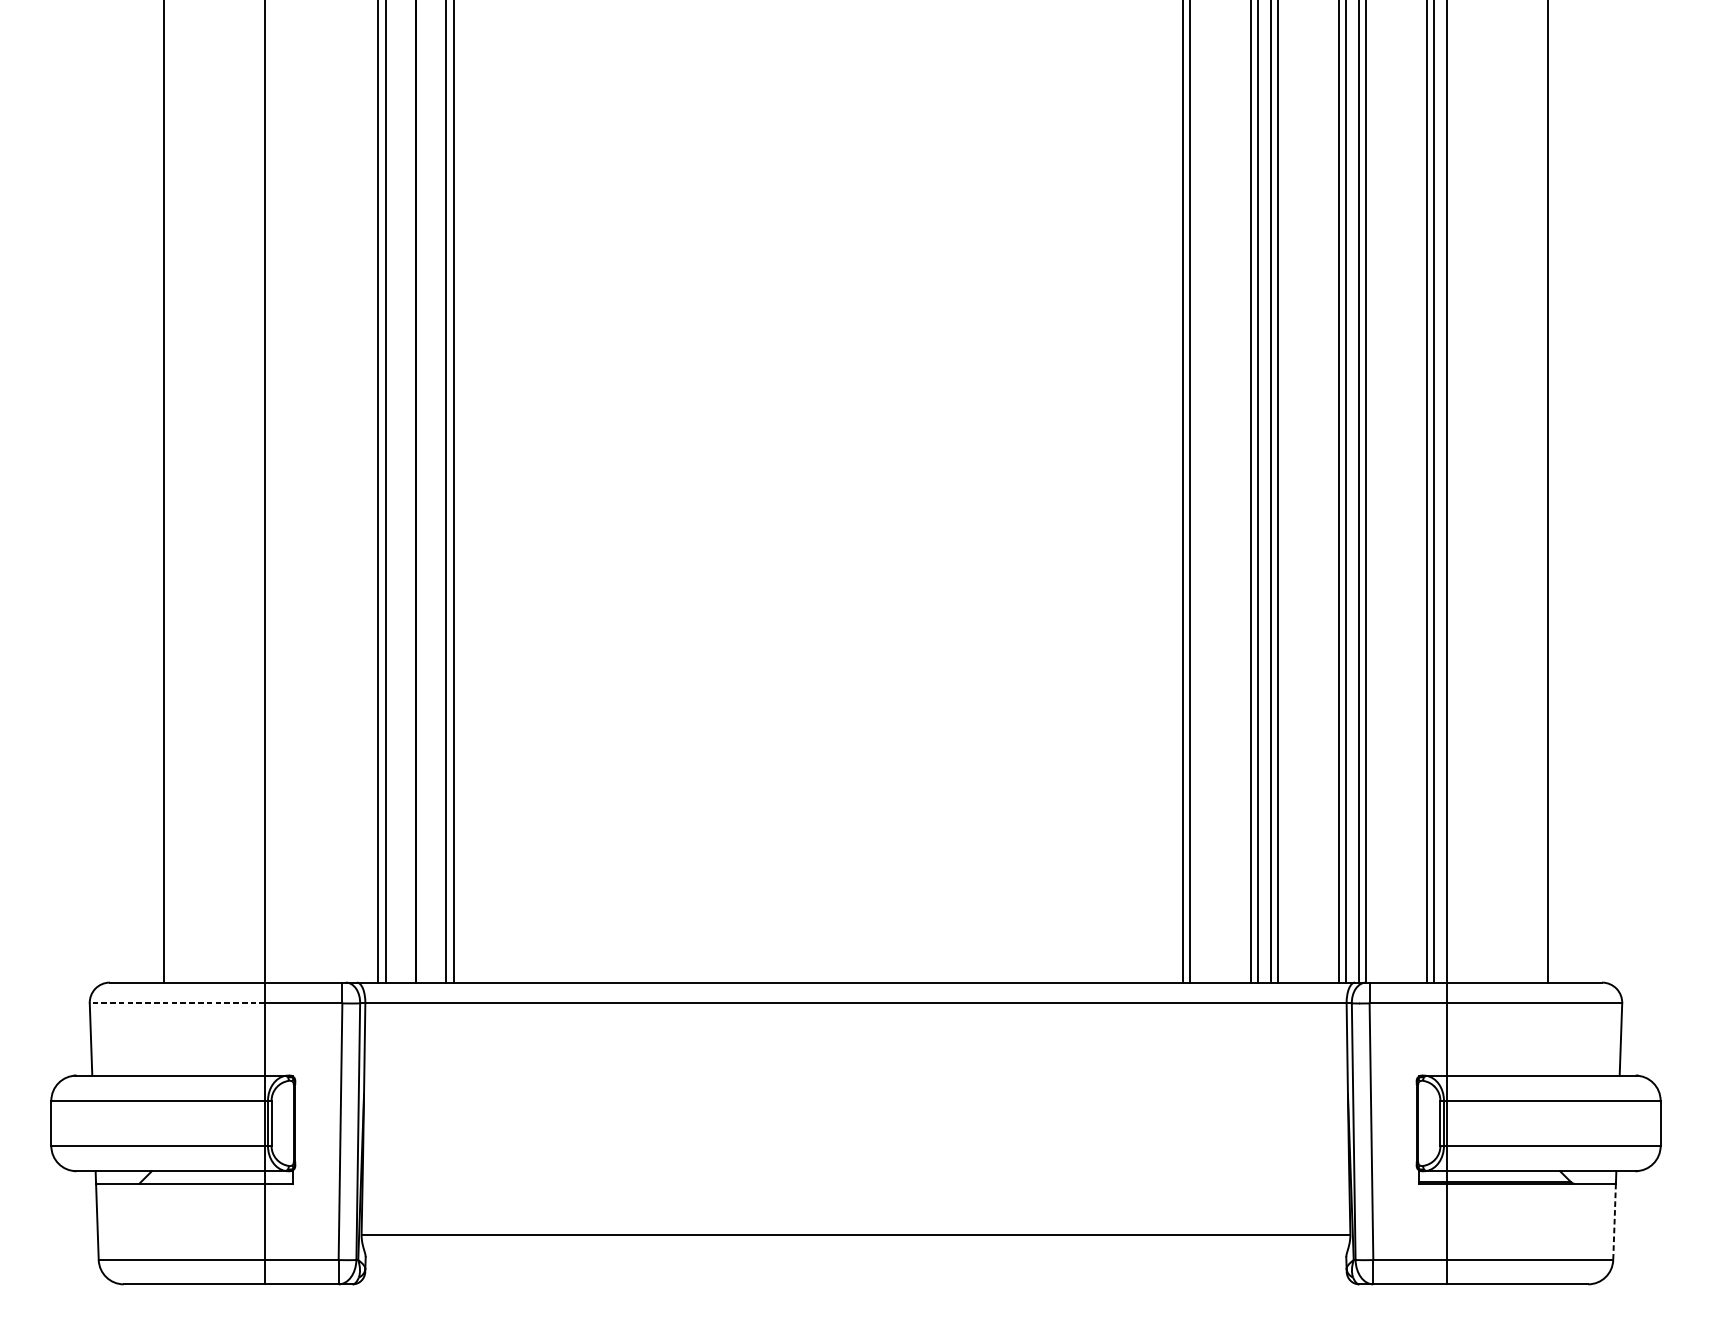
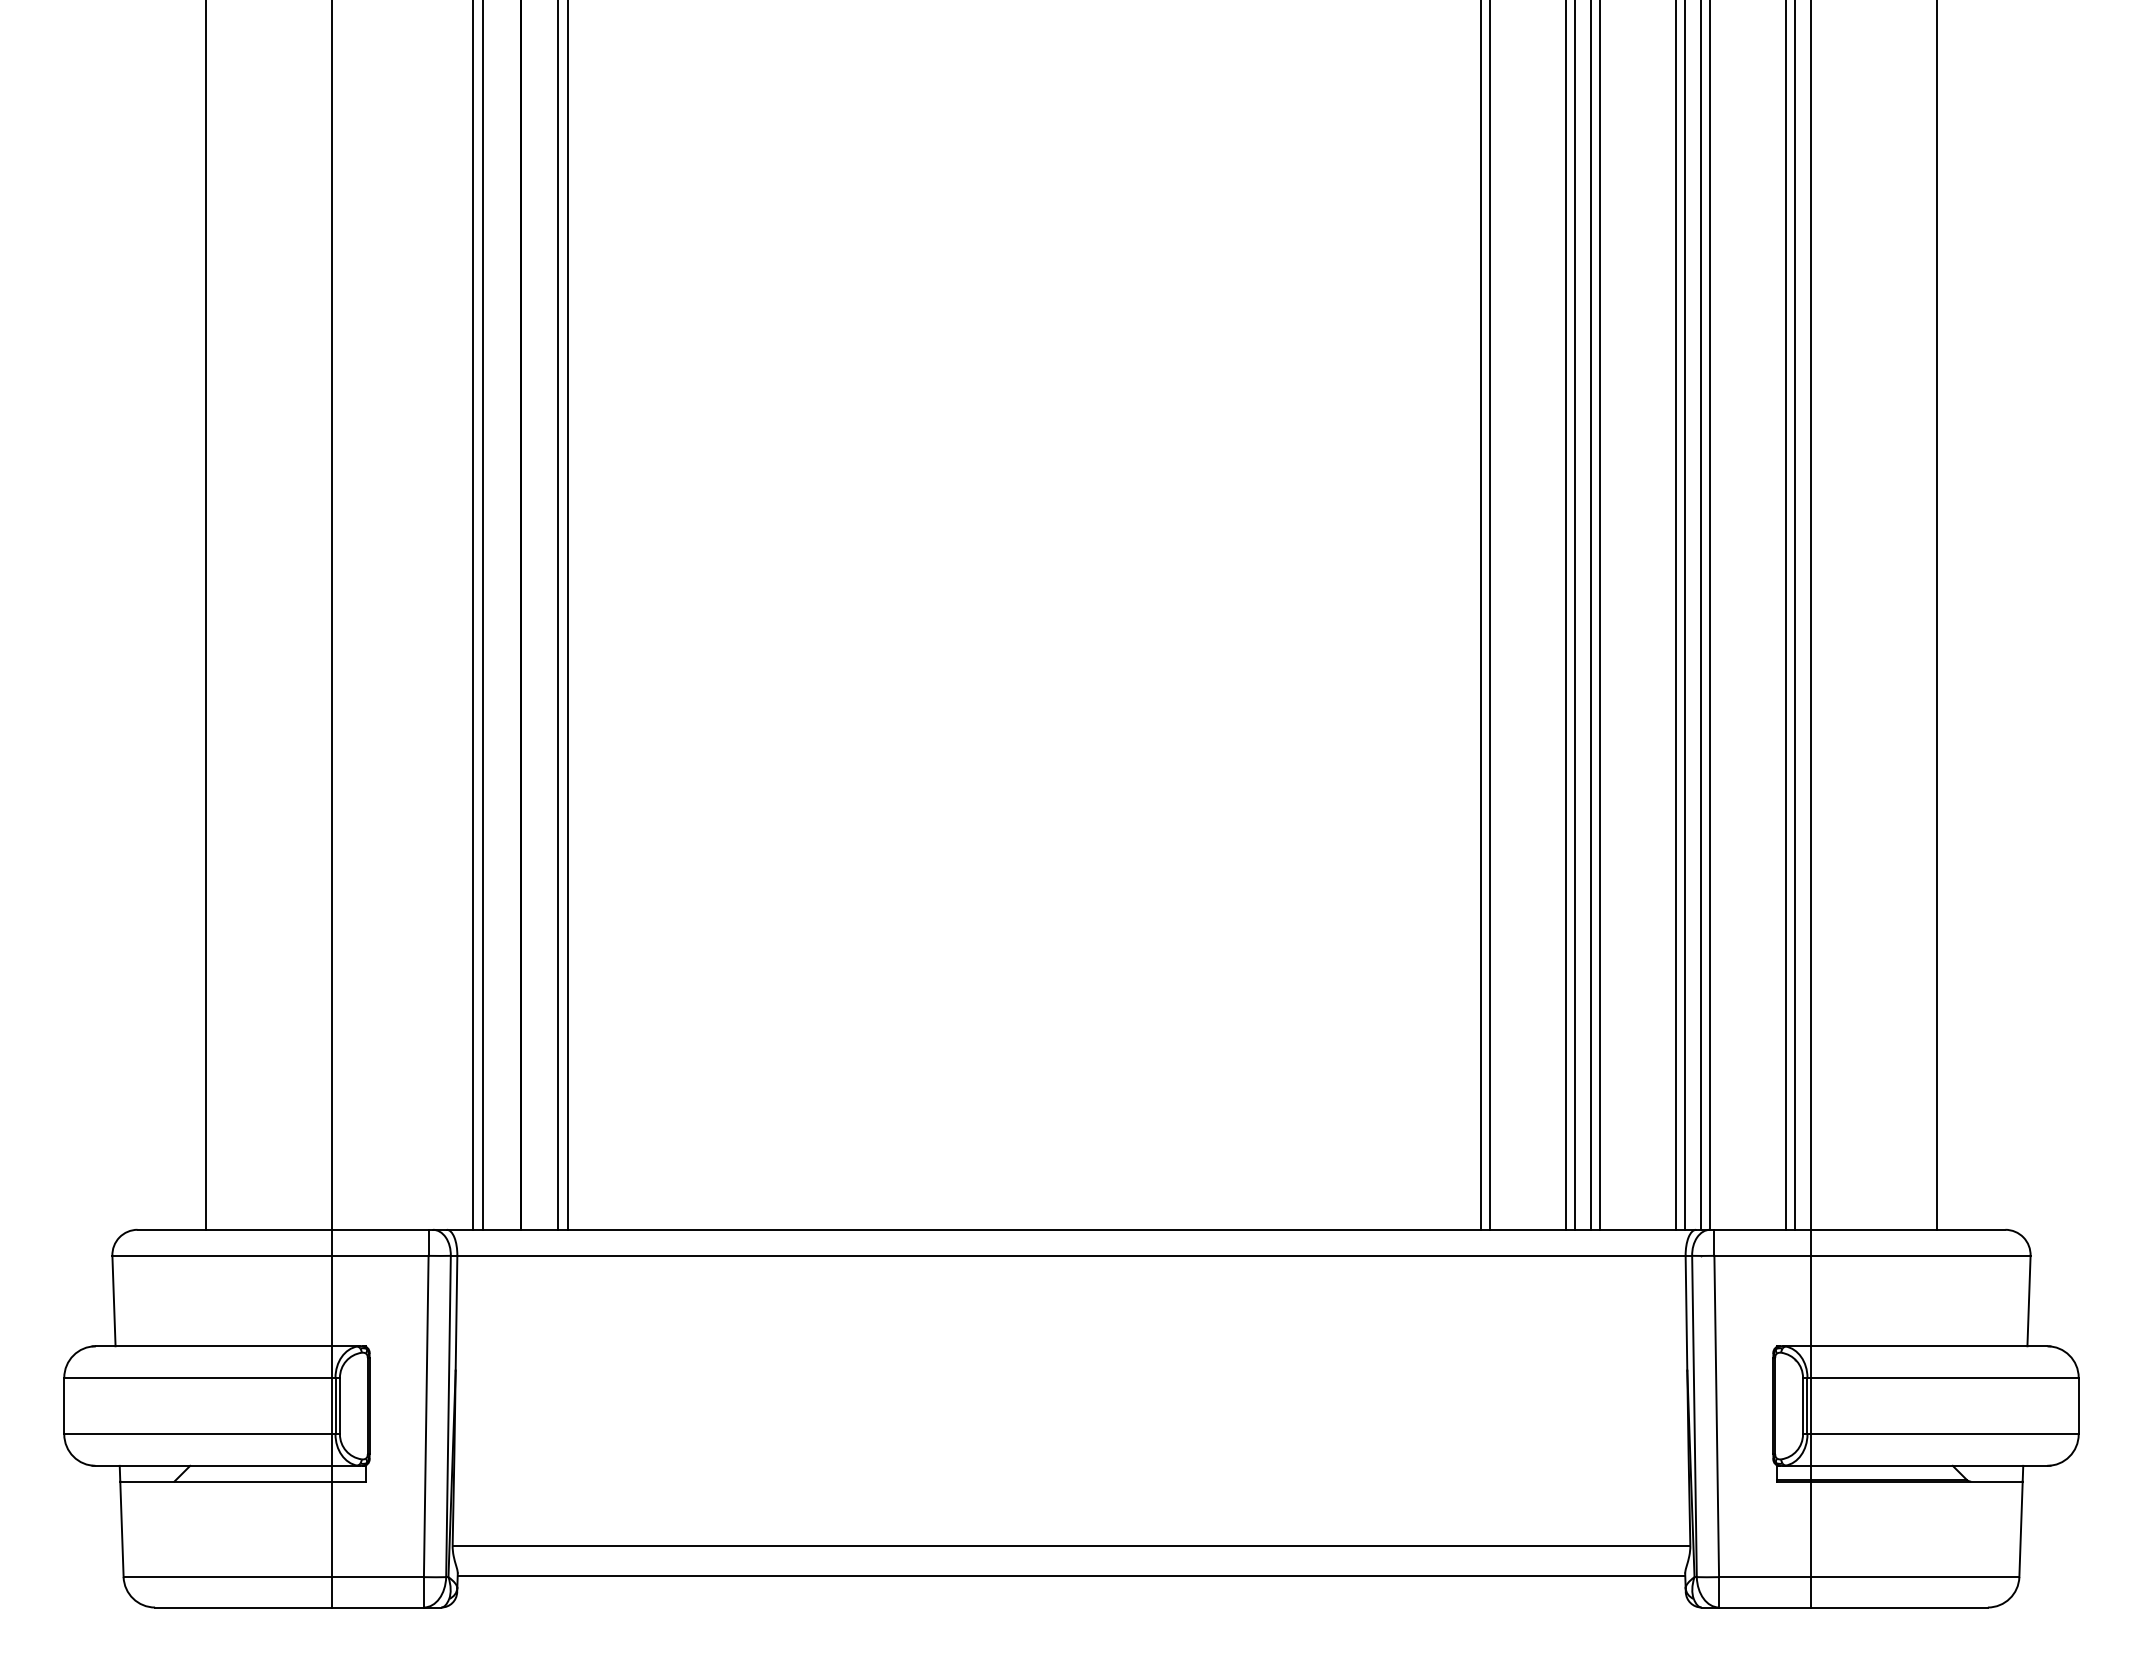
line: (177, 1003) -> (222, 1255), dashed -> solid
line: (1614, 1222) -> (2021, 1529), dashed -> solid
line: (856, 1259) -> (1071, 1576), added

